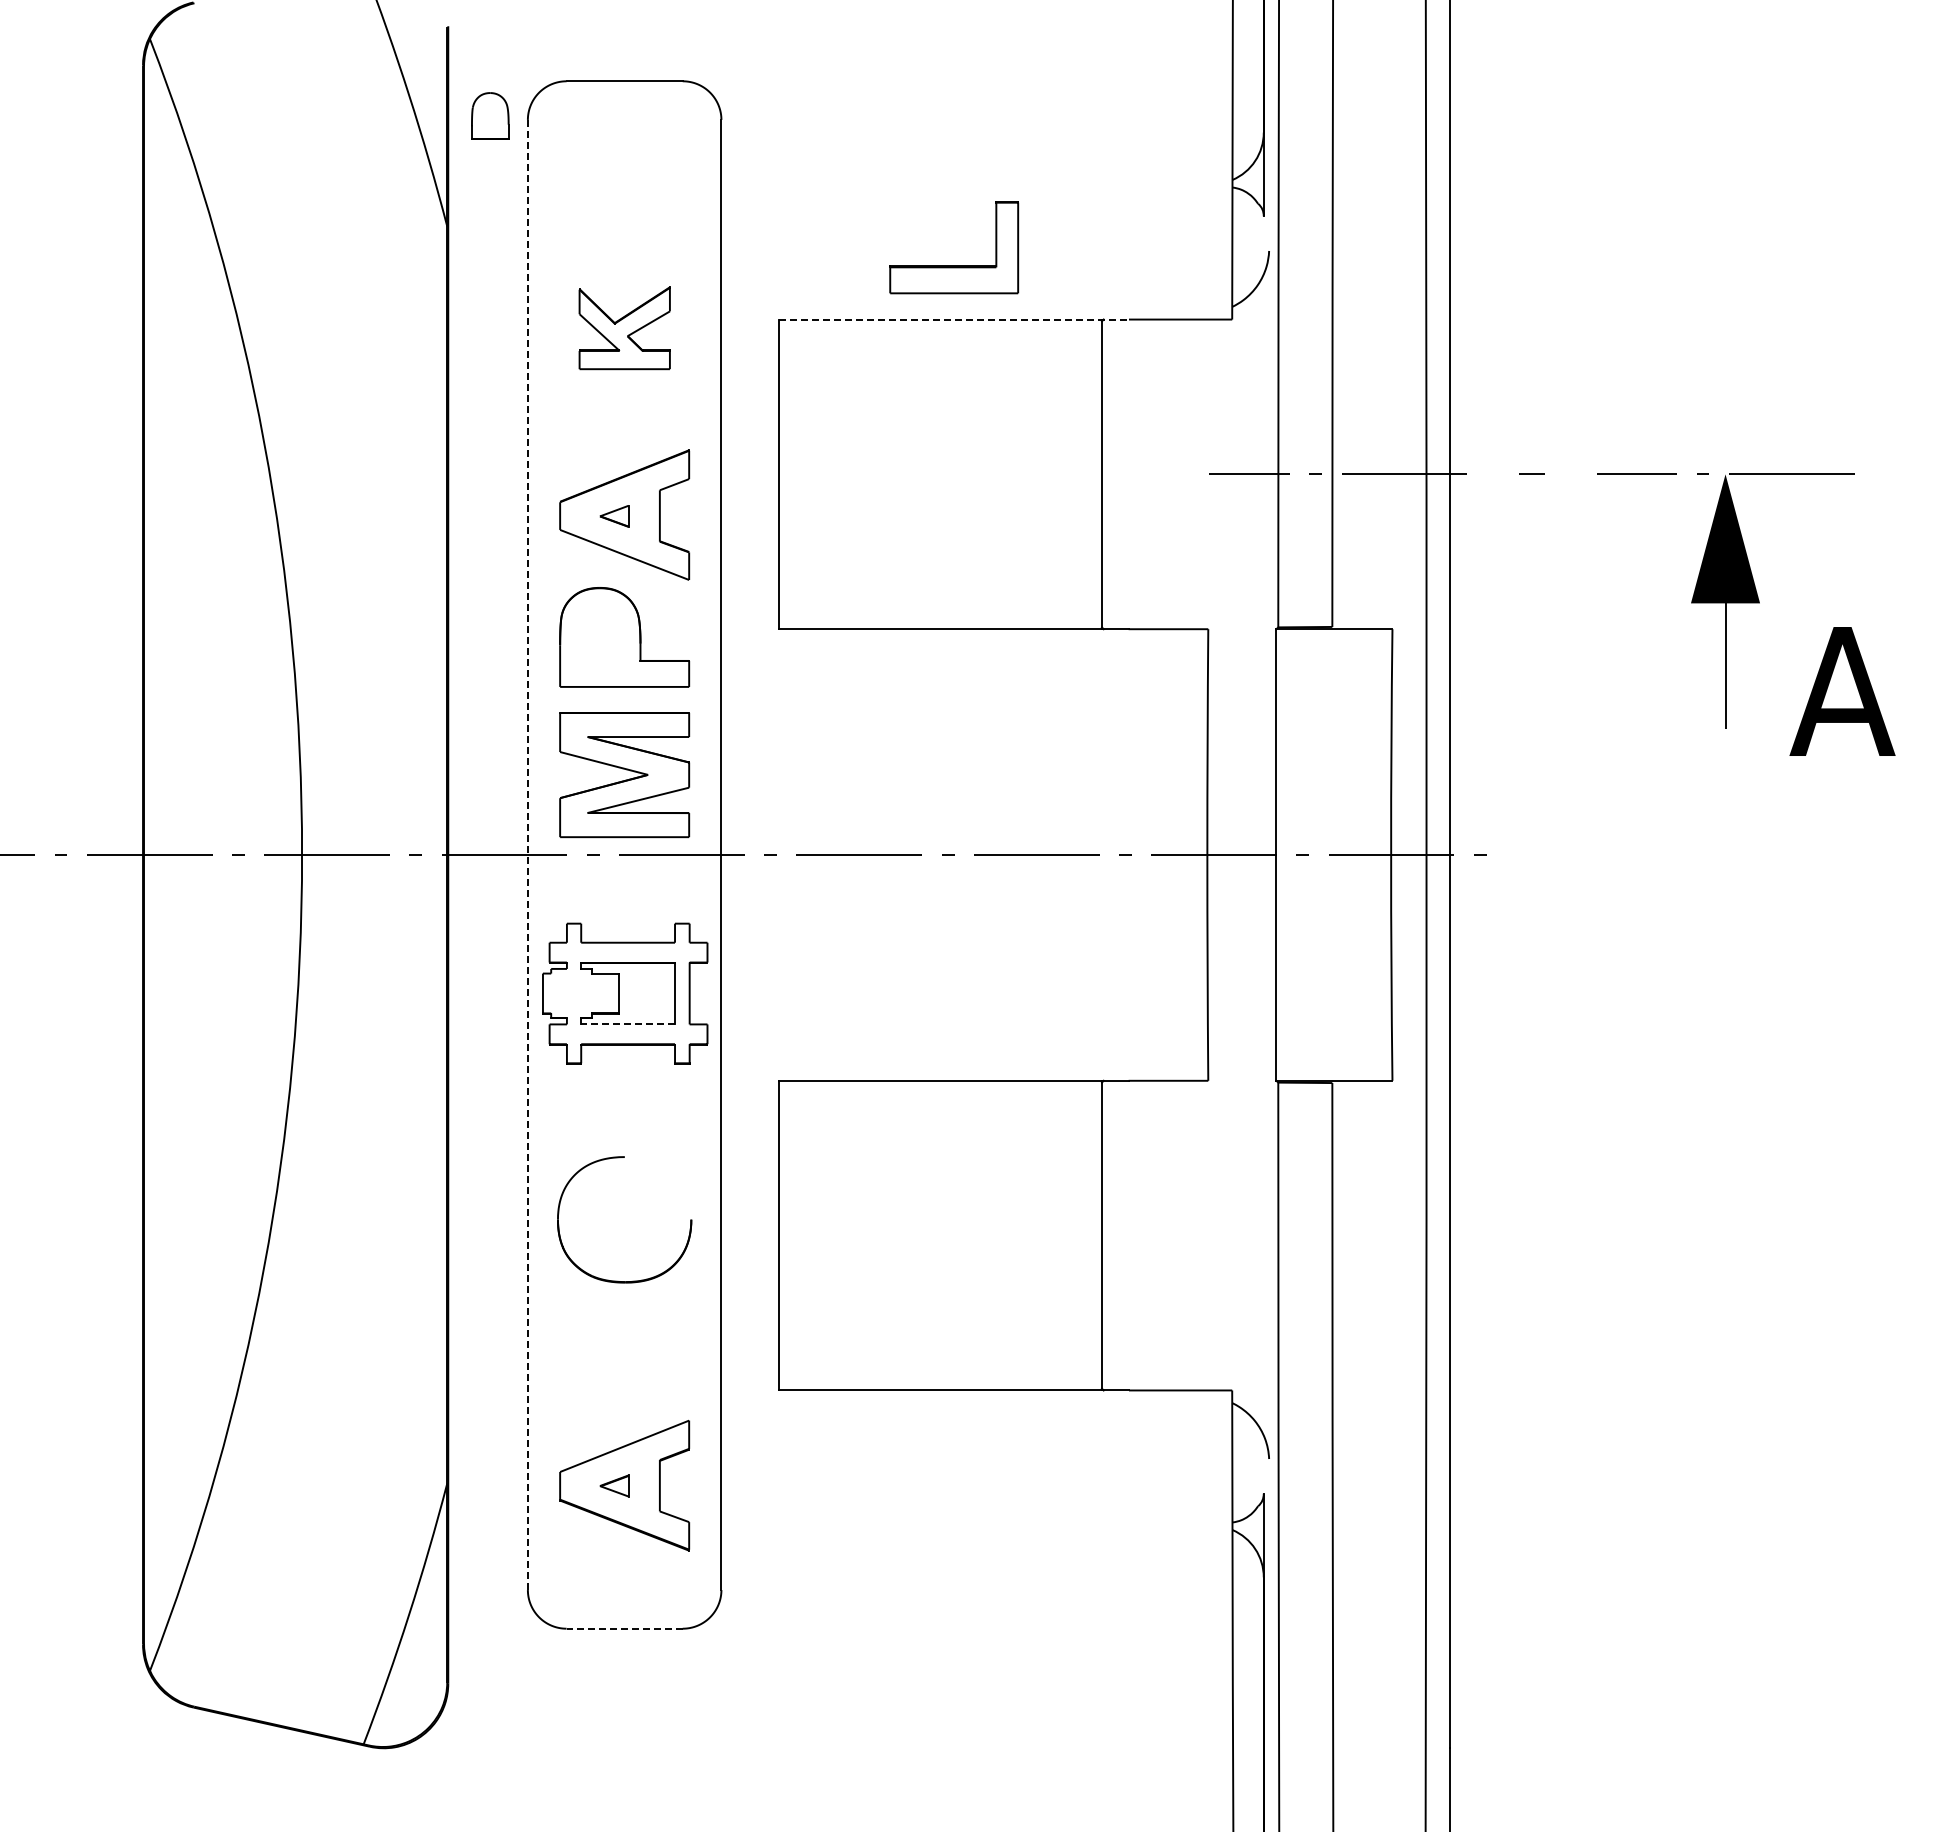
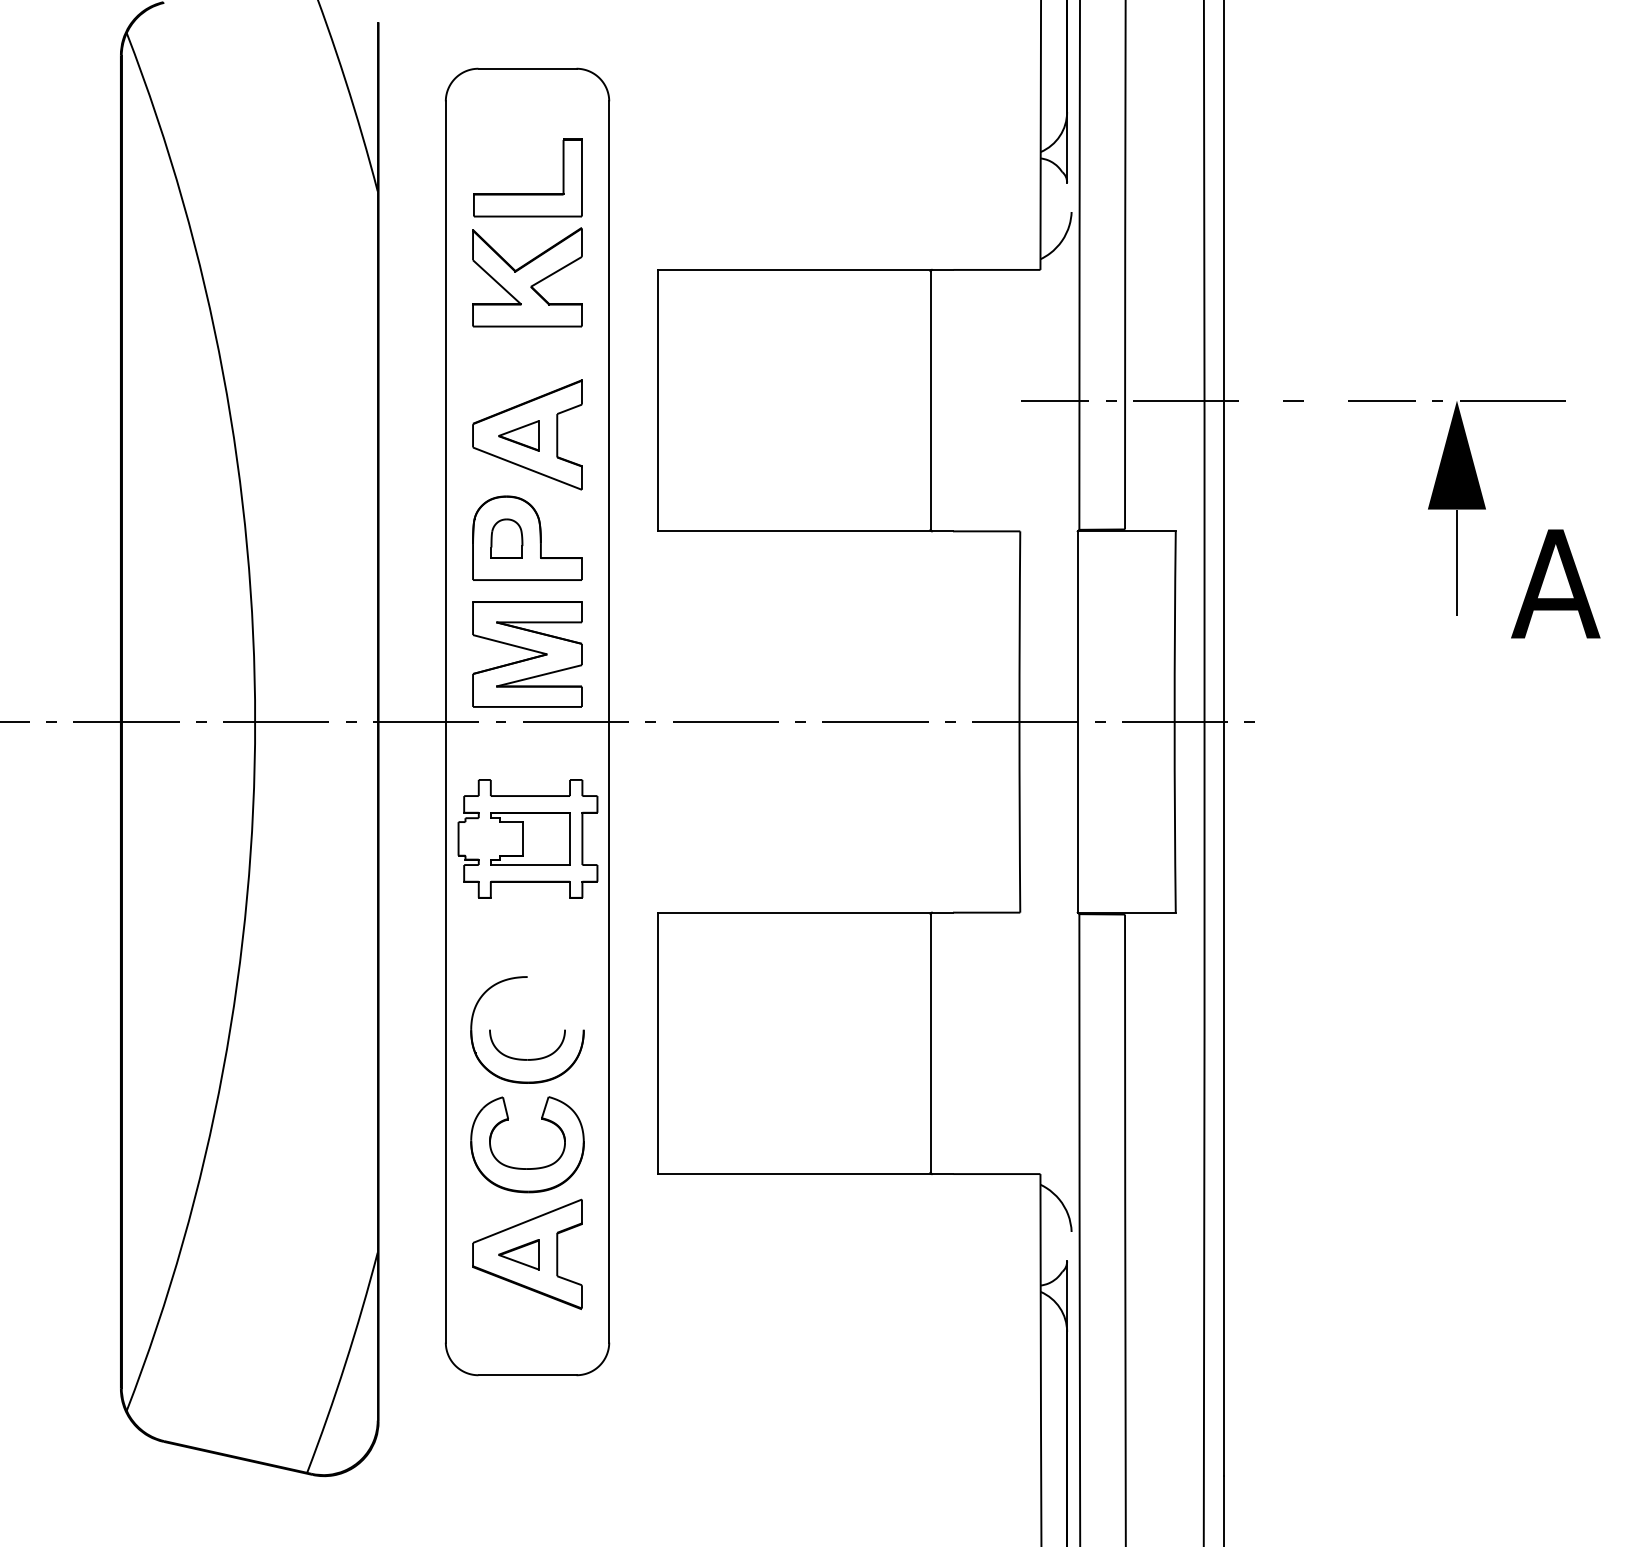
part: (490, 115) -> (507, 538), moved
part: (954, 265) -> (528, 193), moved
line: (954, 319) -> (806, 269), dashed -> solid
part: (624, 328) -> (527, 277), size x1.43
part: (614, 516) -> (518, 436), size x1.67
line: (527, 854) -> (445, 721), dashed -> solid
line: (628, 1024) -> (530, 865), dashed -> solid
part: (624, 1254) -> (527, 1059), added
part: (624, 1383) -> (527, 1168), added
part: (614, 1485) -> (518, 1254), size x1.67
line: (624, 1628) -> (527, 1375), dashed -> solid

